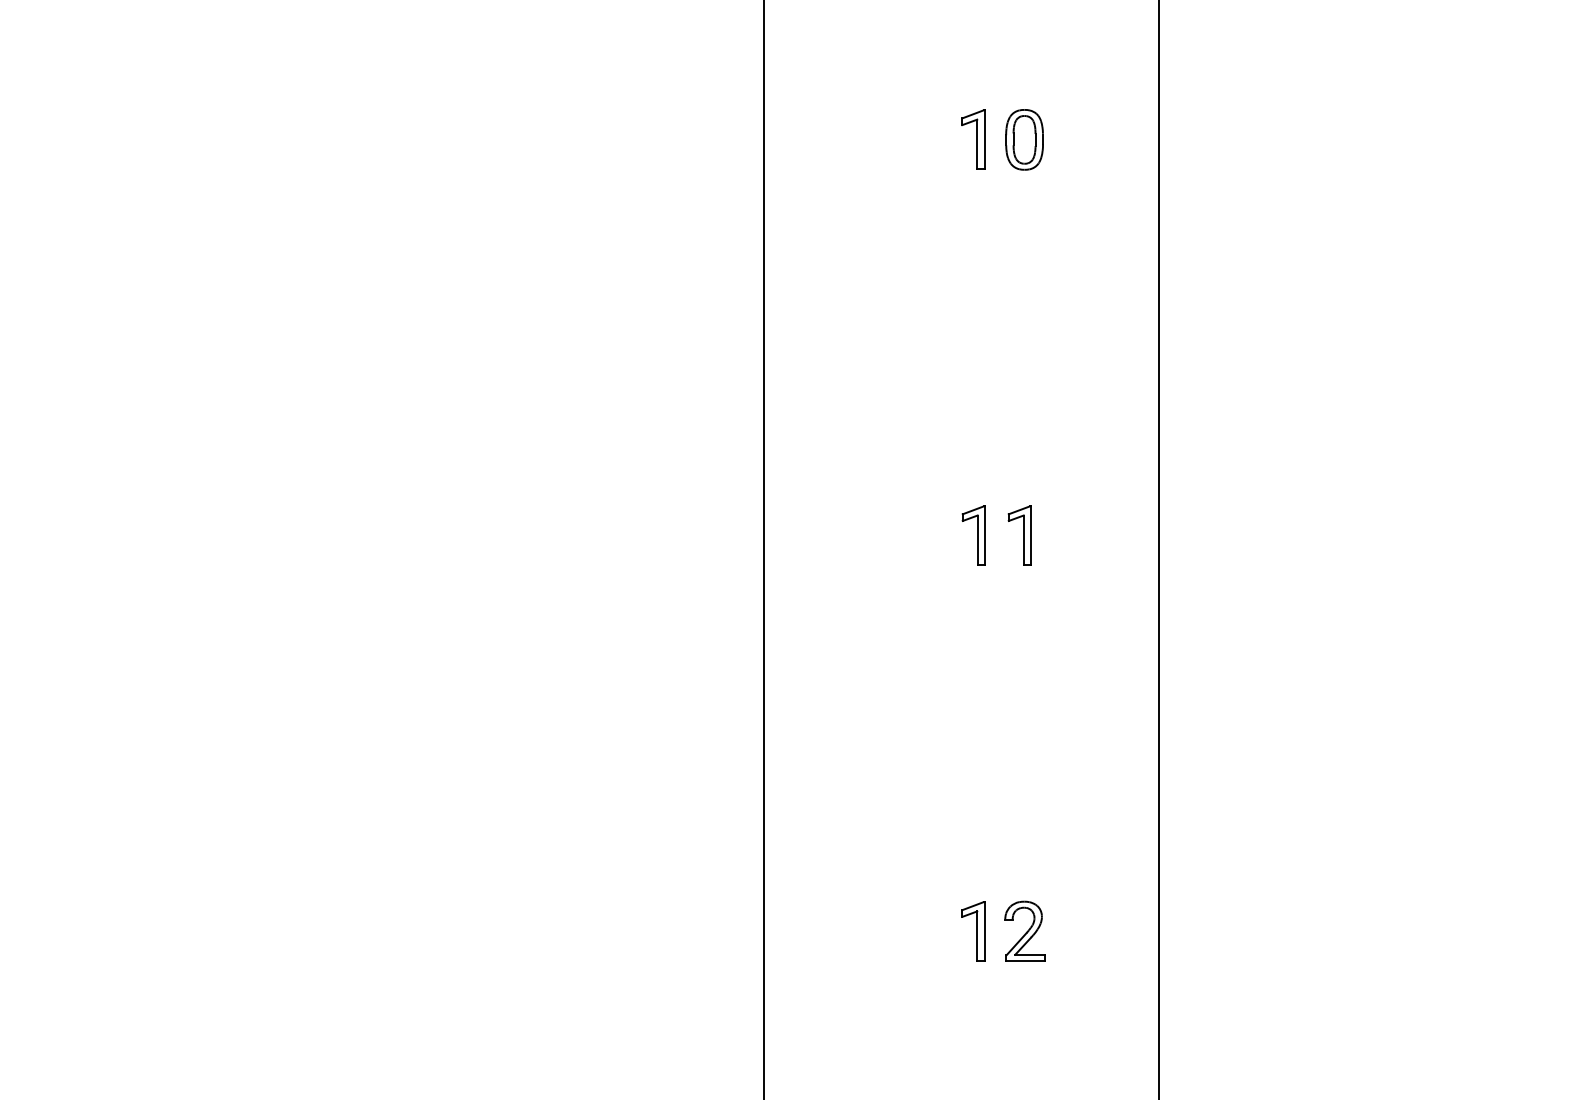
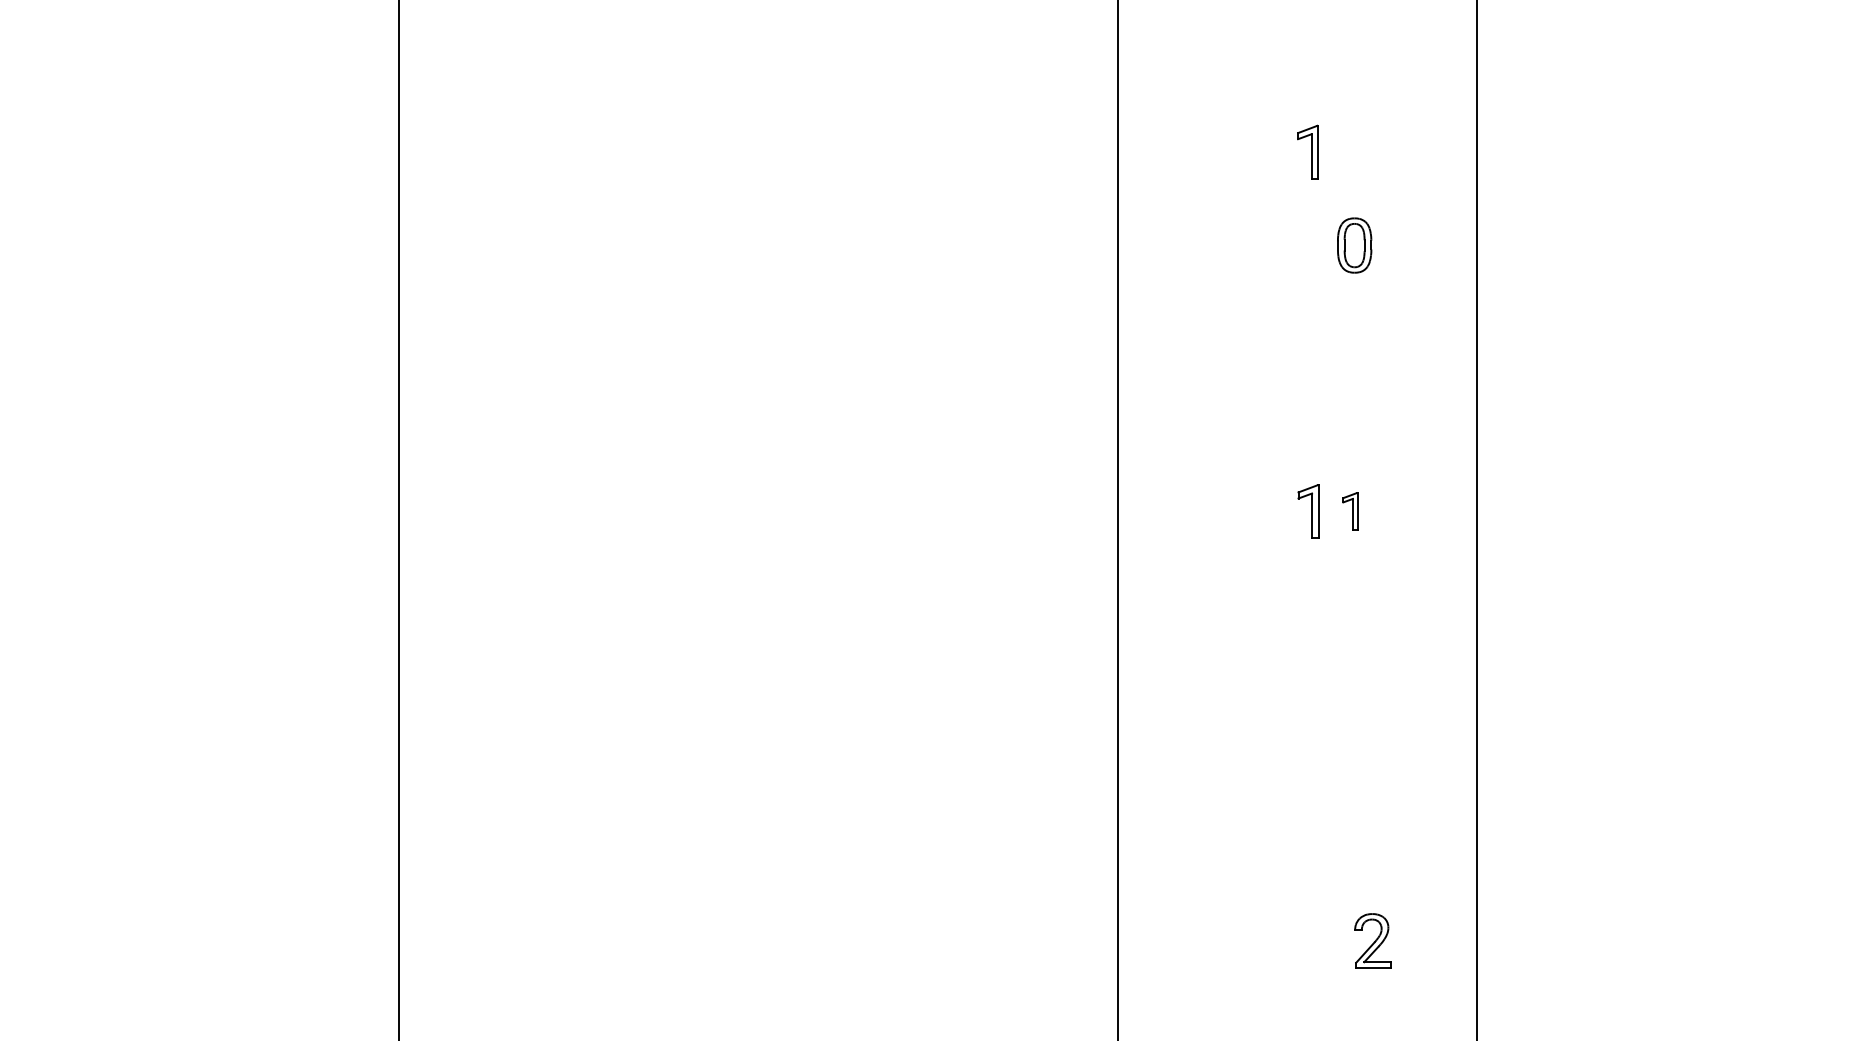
part: (1024, 139) -> (1354, 245), moved
part: (1020, 535) -> (1350, 511), size x0.7
part: (972, 930) -> (1307, 870), removed
part: (1024, 930) -> (1372, 940), moved

